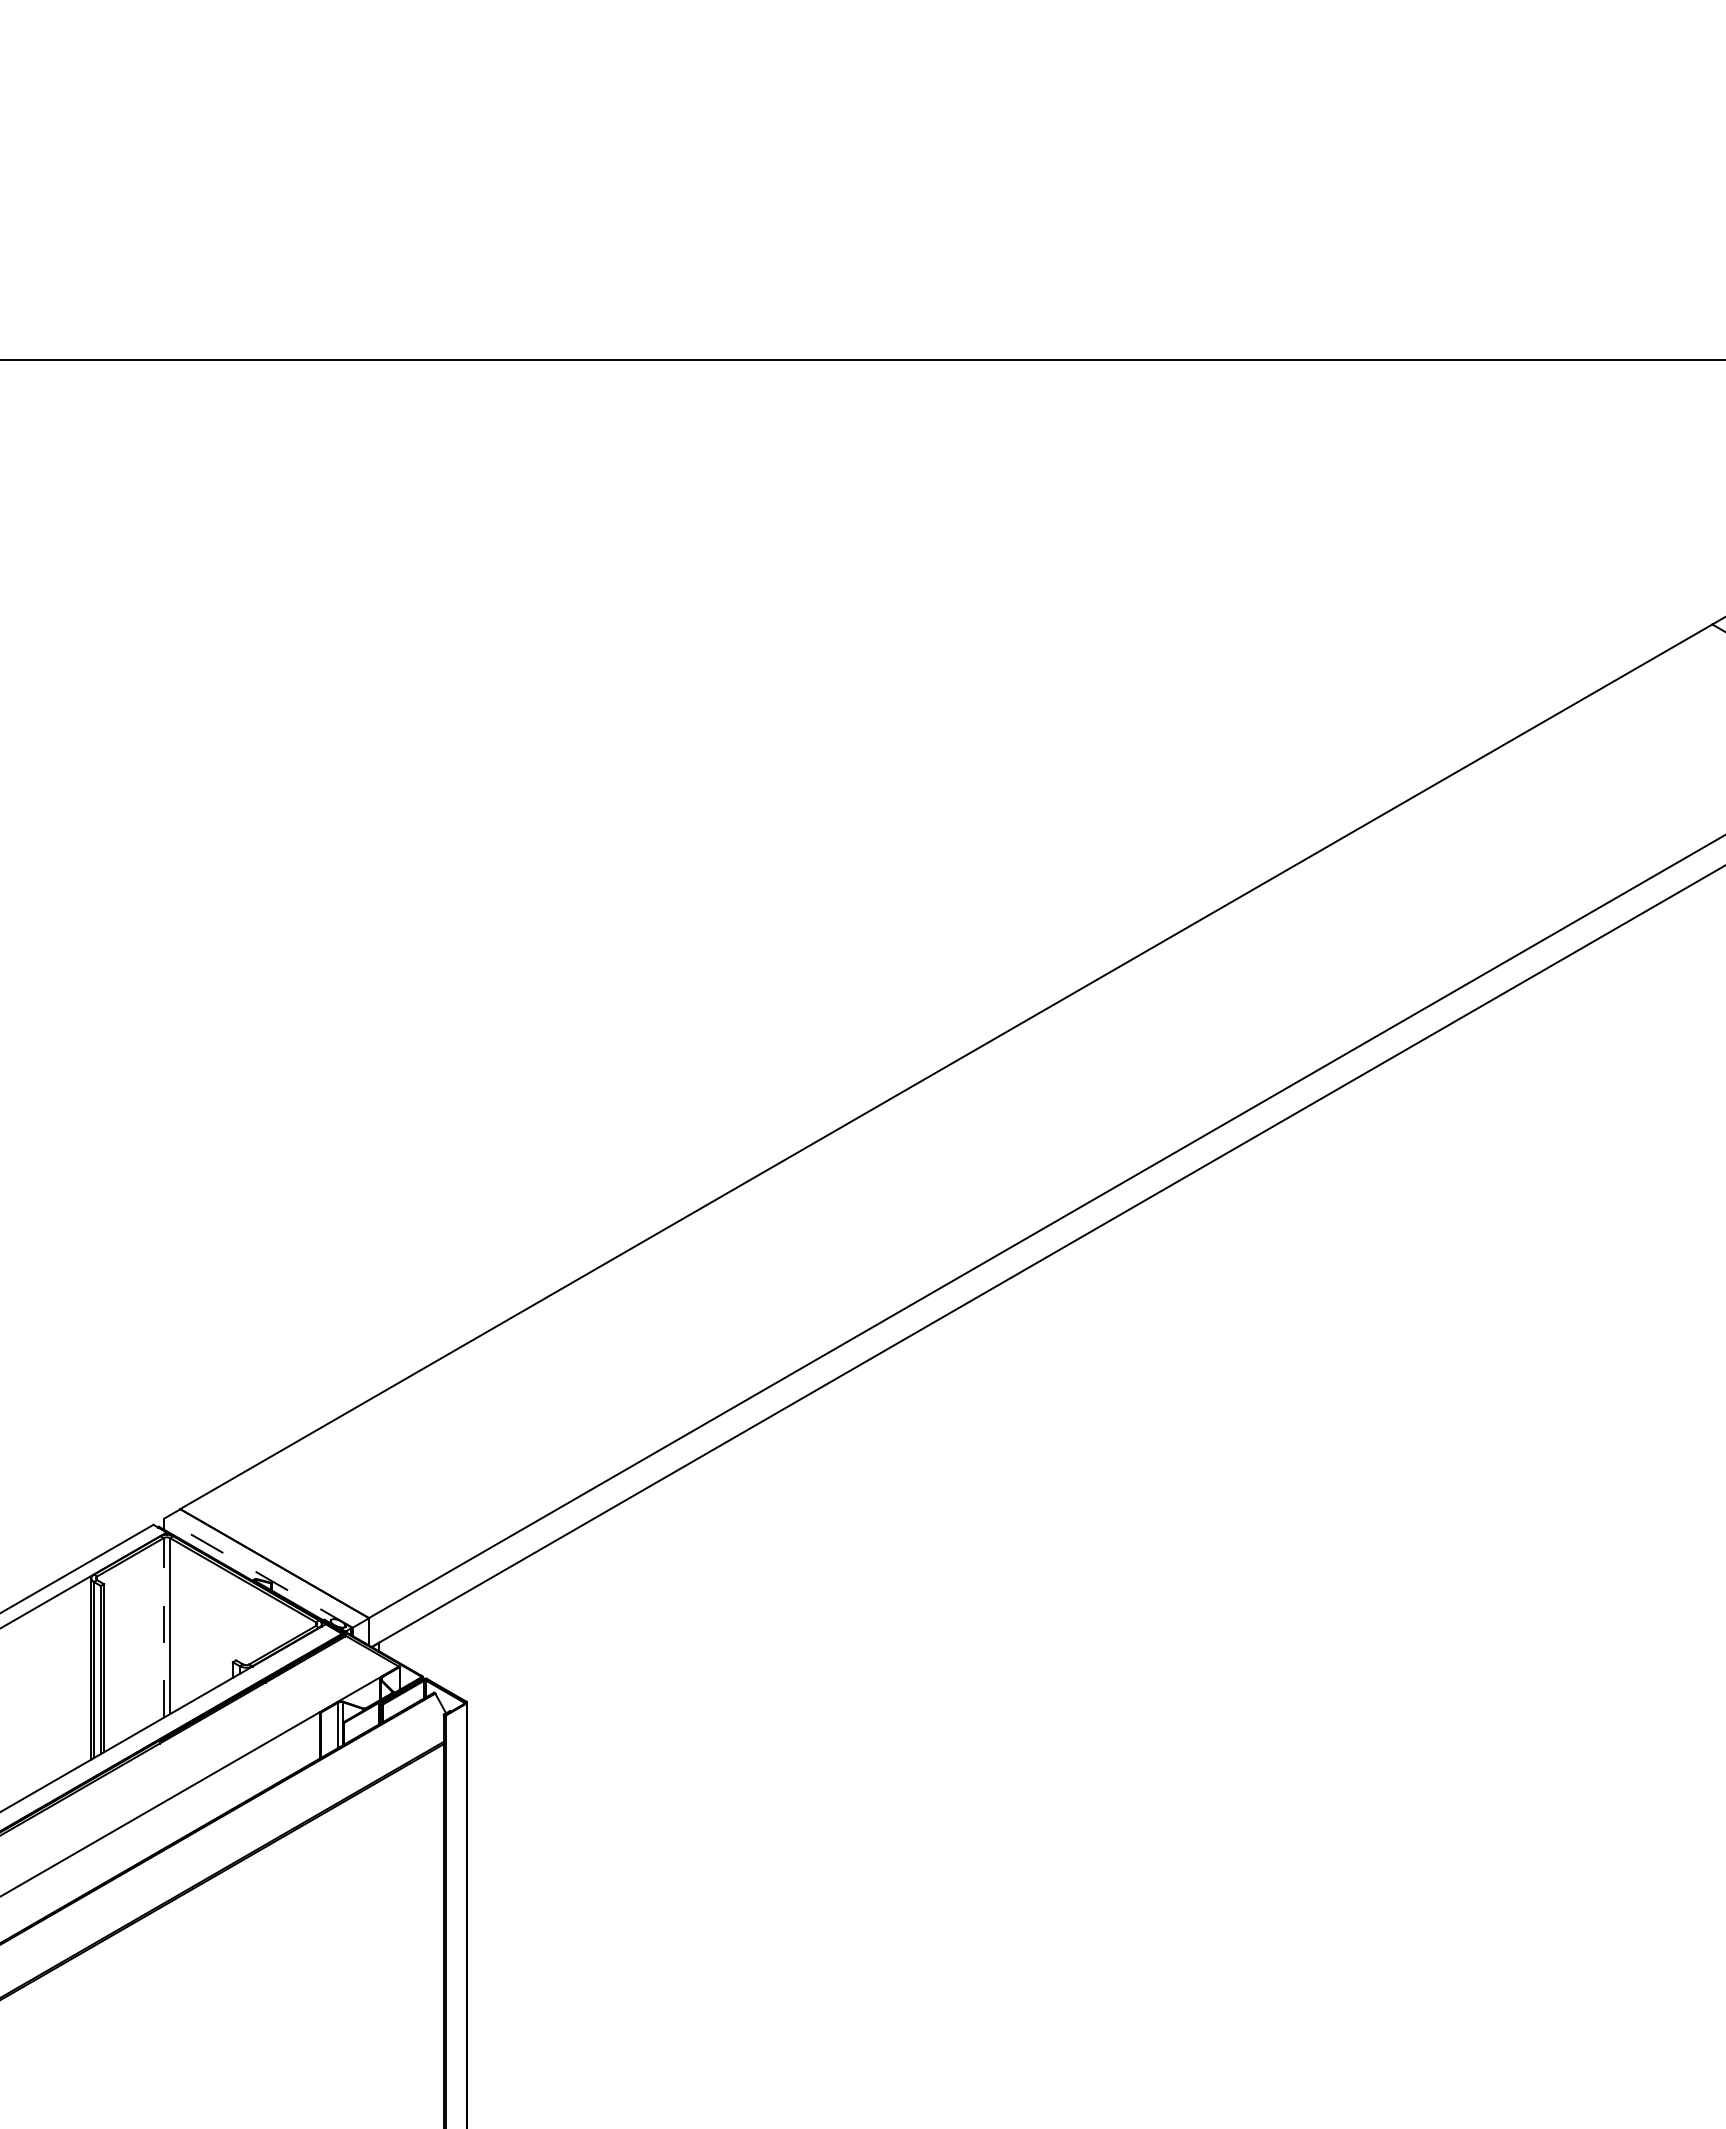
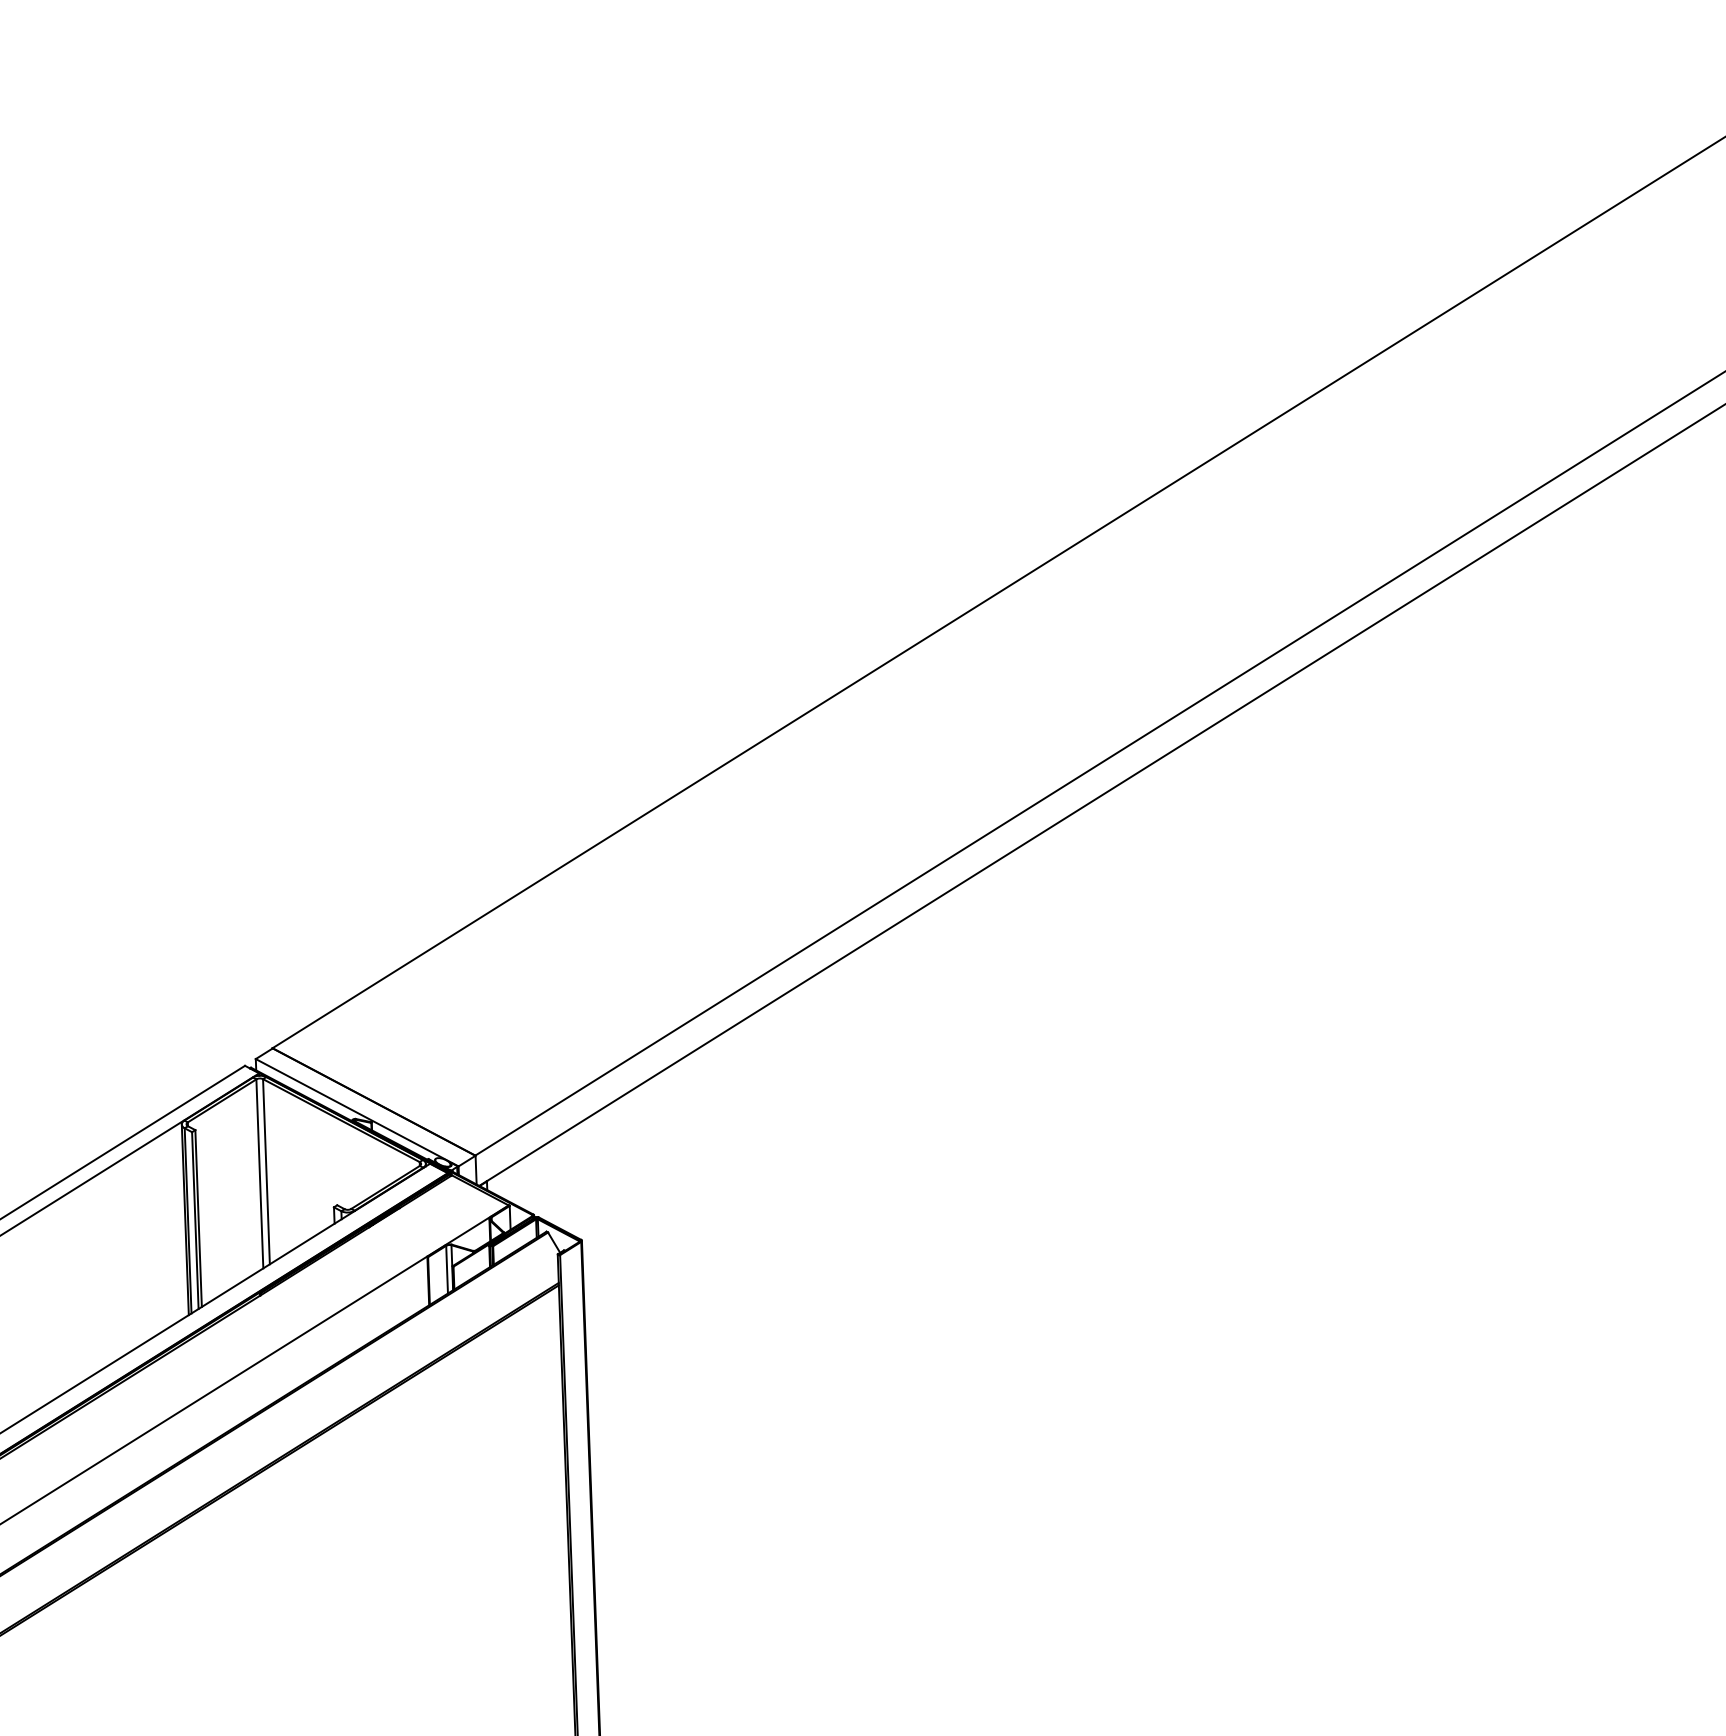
line: (258, 1573) -> (357, 1112), dashed -> solid
line: (163, 1627) -> (259, 1173), dashed -> solid

